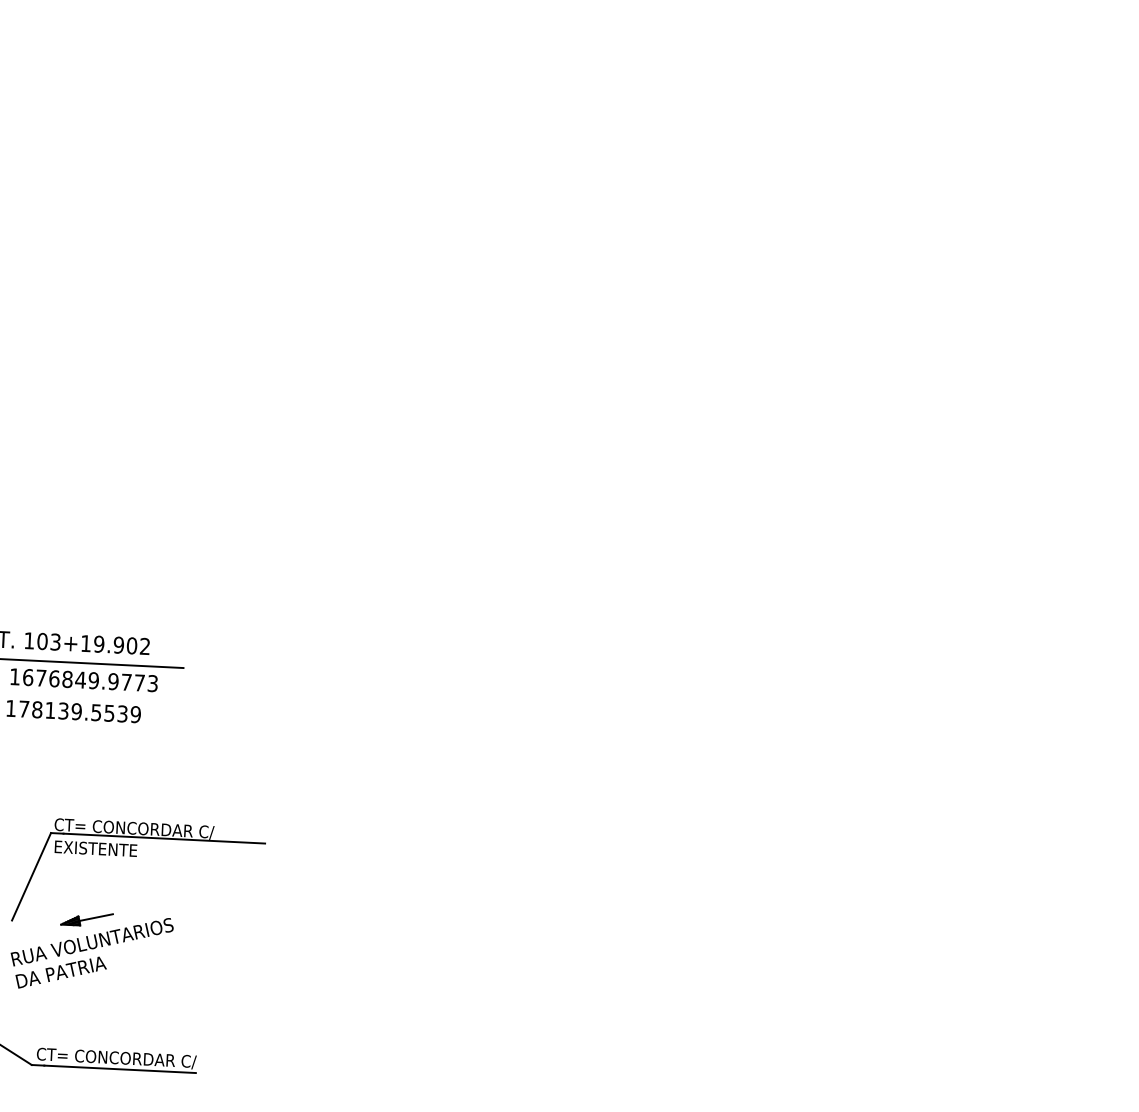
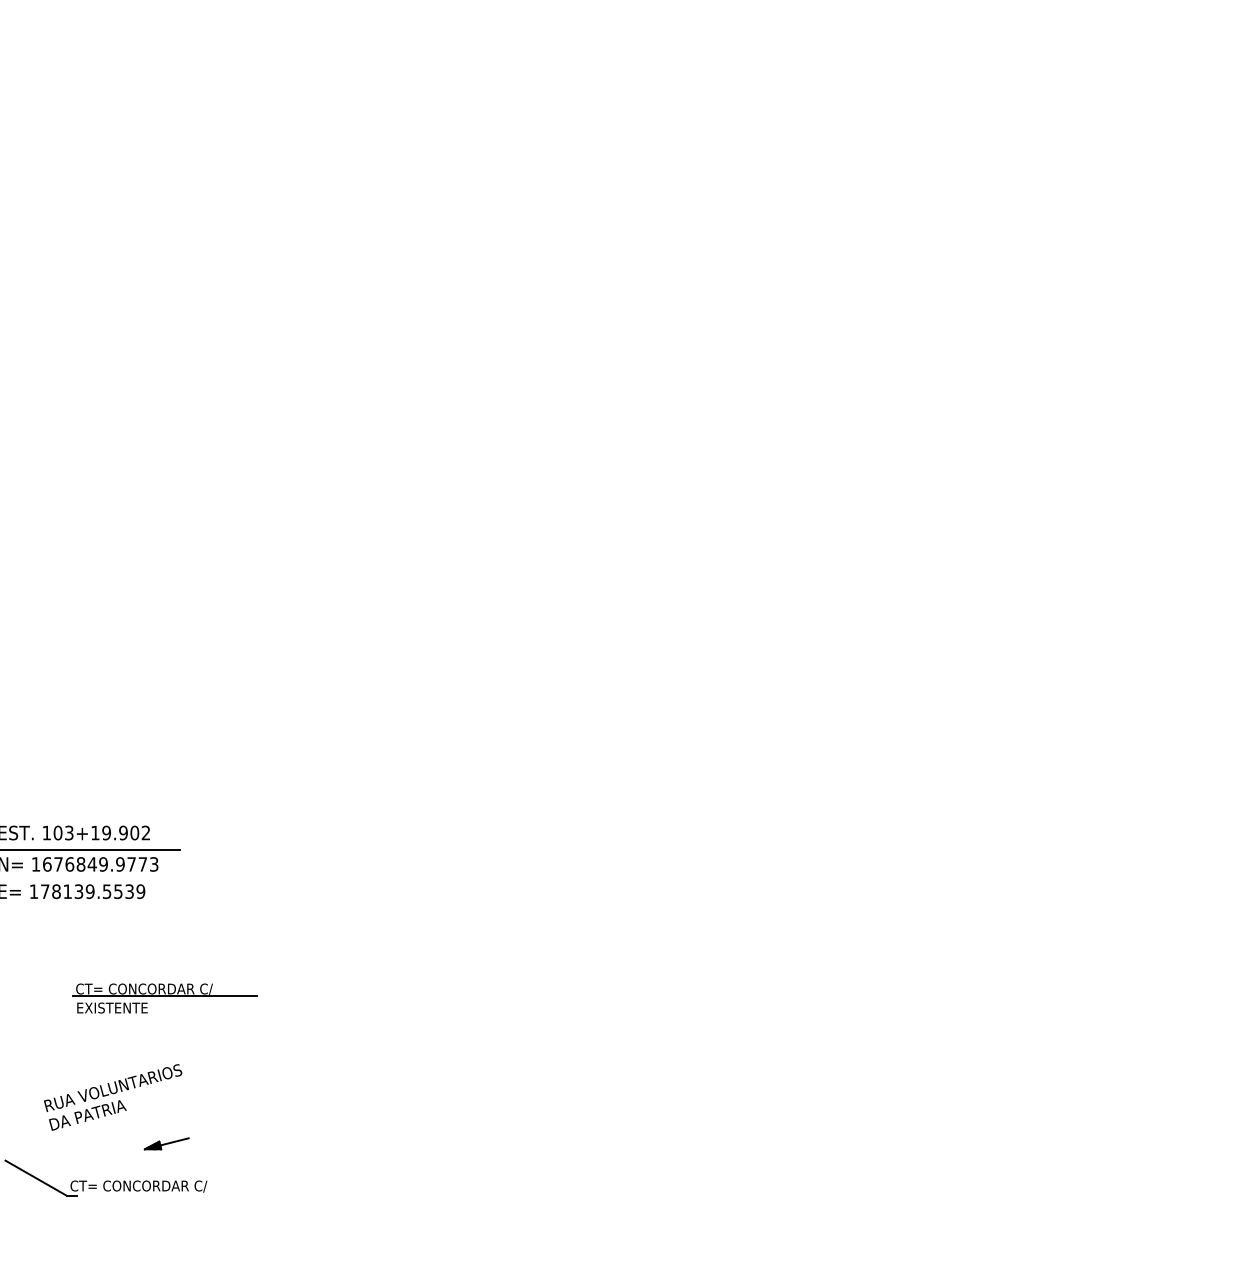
line: (31, 876) -> (58, 1034), removed
part: (86, 919) -> (166, 1143), moved
line: (120, 1069) -> (142, 1195), removed

